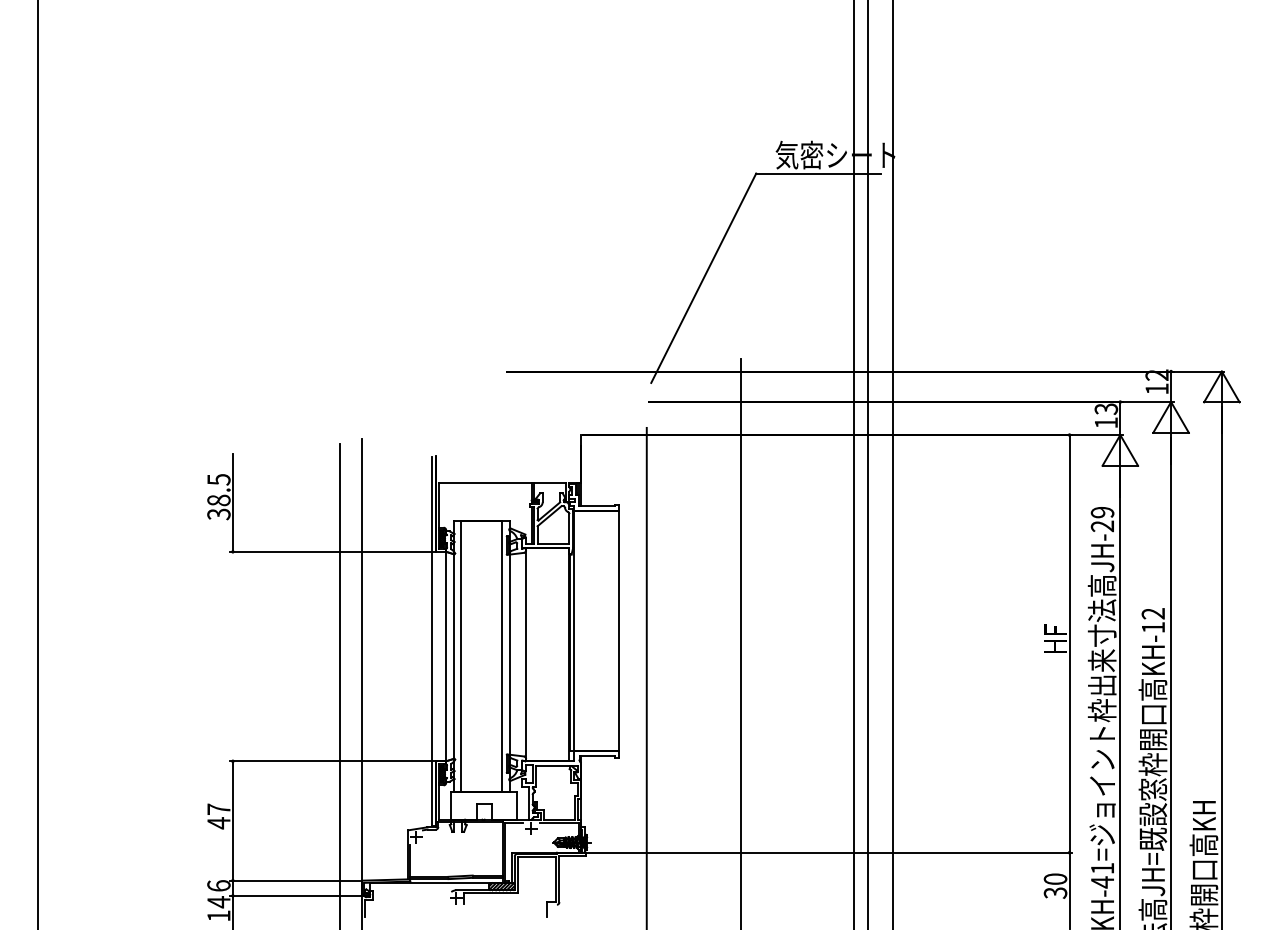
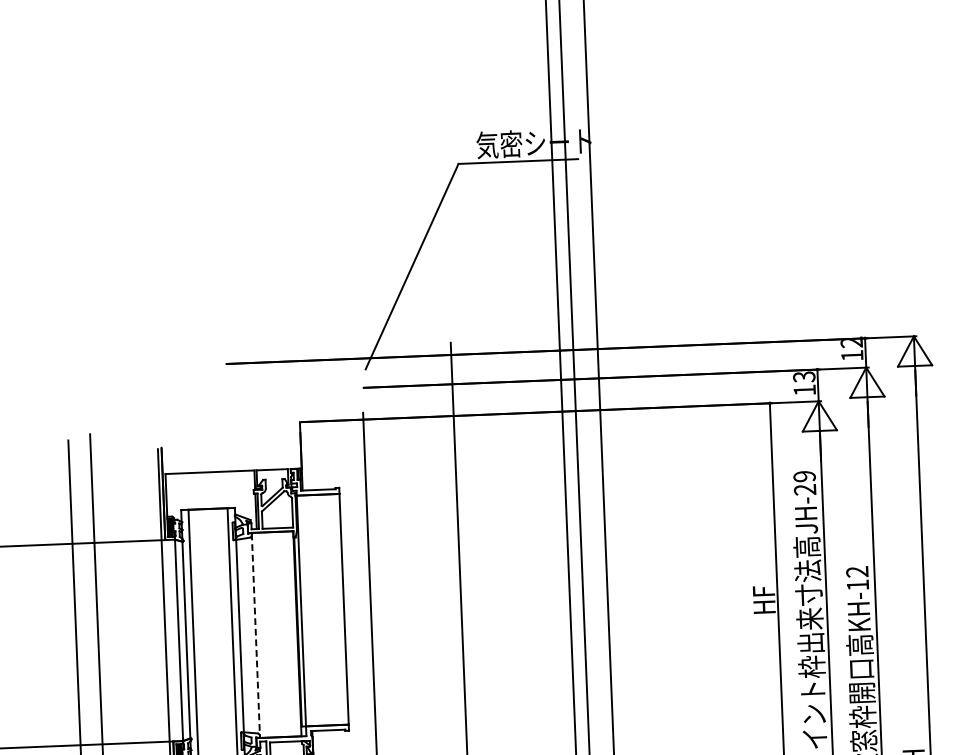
line: (526, 655) -> (256, 636), solid -> dashed

